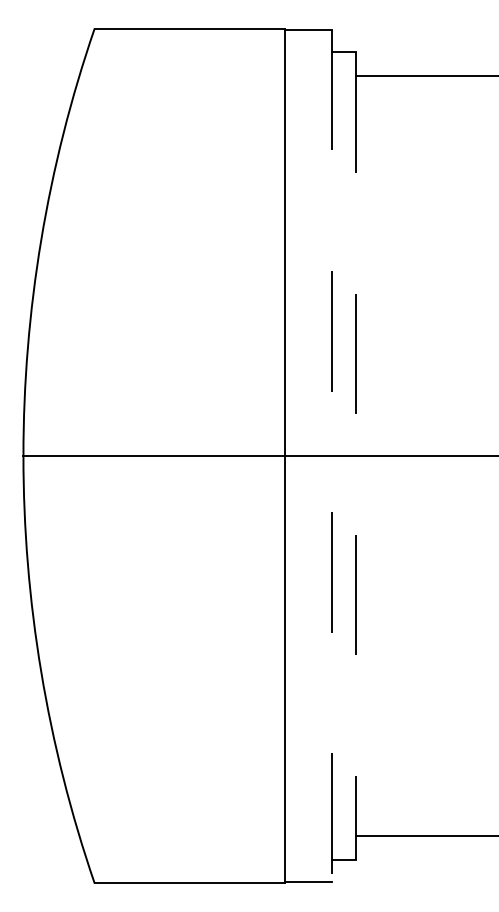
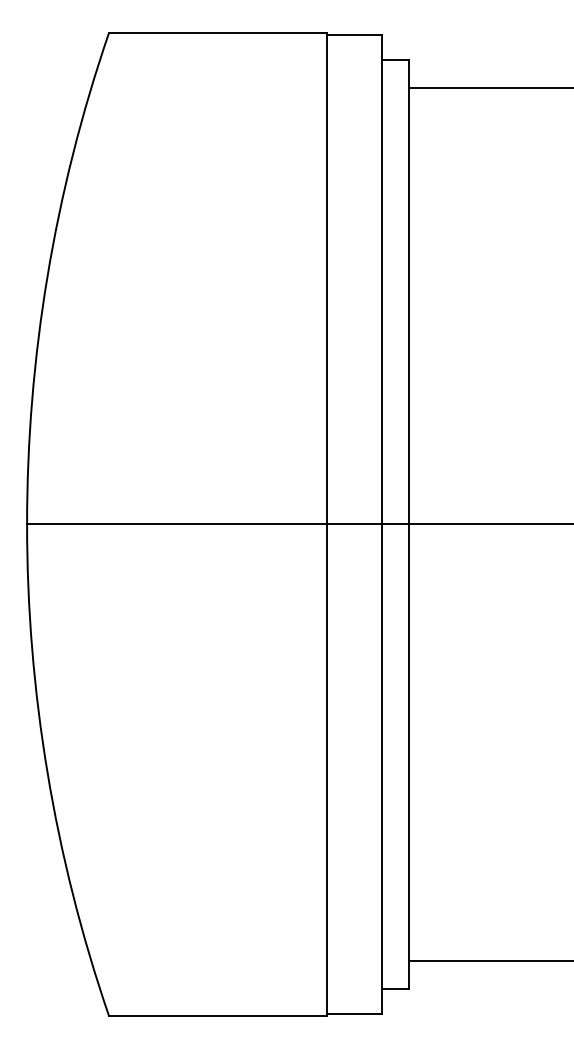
line: (332, 456) -> (382, 525), dashed -> solid
line: (355, 456) -> (408, 525), dashed -> solid

